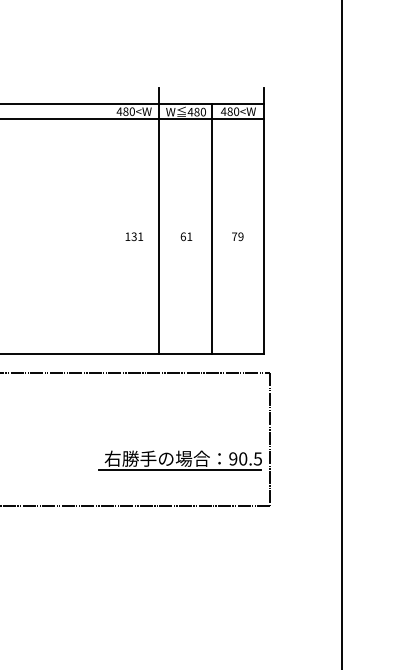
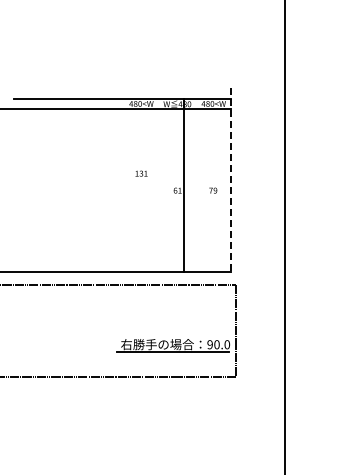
line: (158, 220) -> (158, 179), removed
line: (264, 222) -> (231, 180), solid -> dashed
line: (212, 229) -> (184, 185), moved
text: (134, 236) -> (141, 173), moved
text: (258, 458) -> (227, 344), 90.5 -> 90.0

